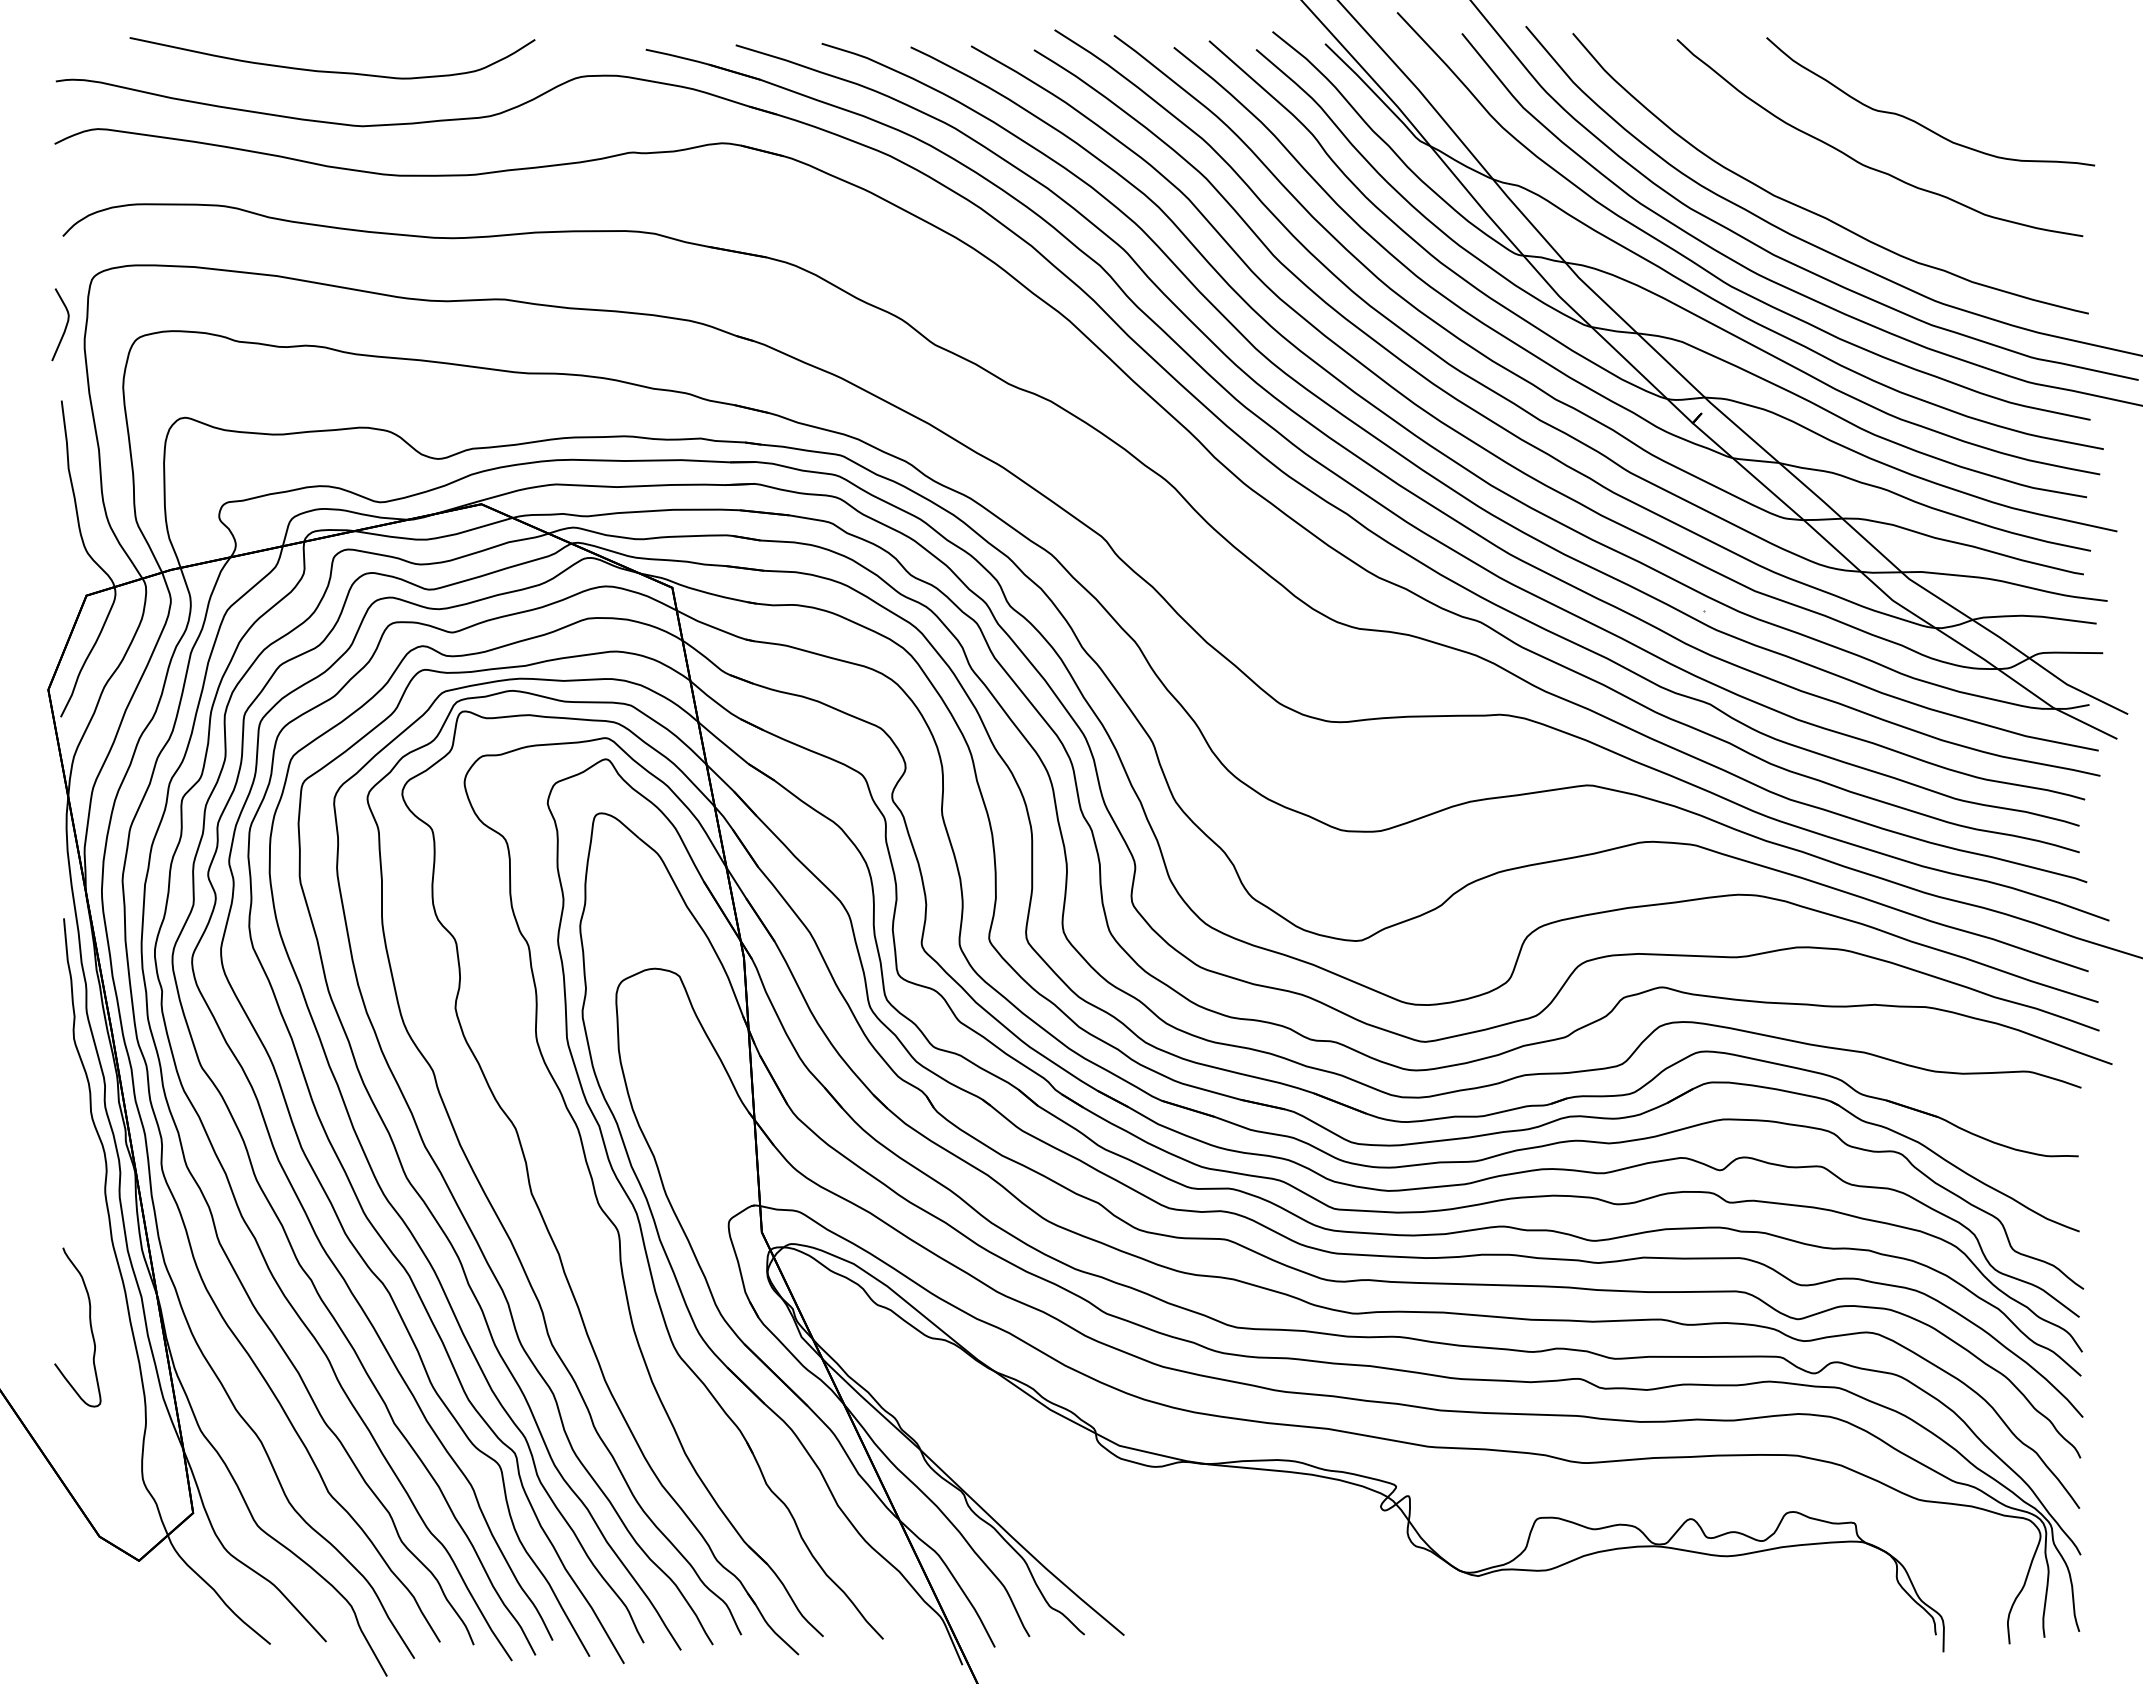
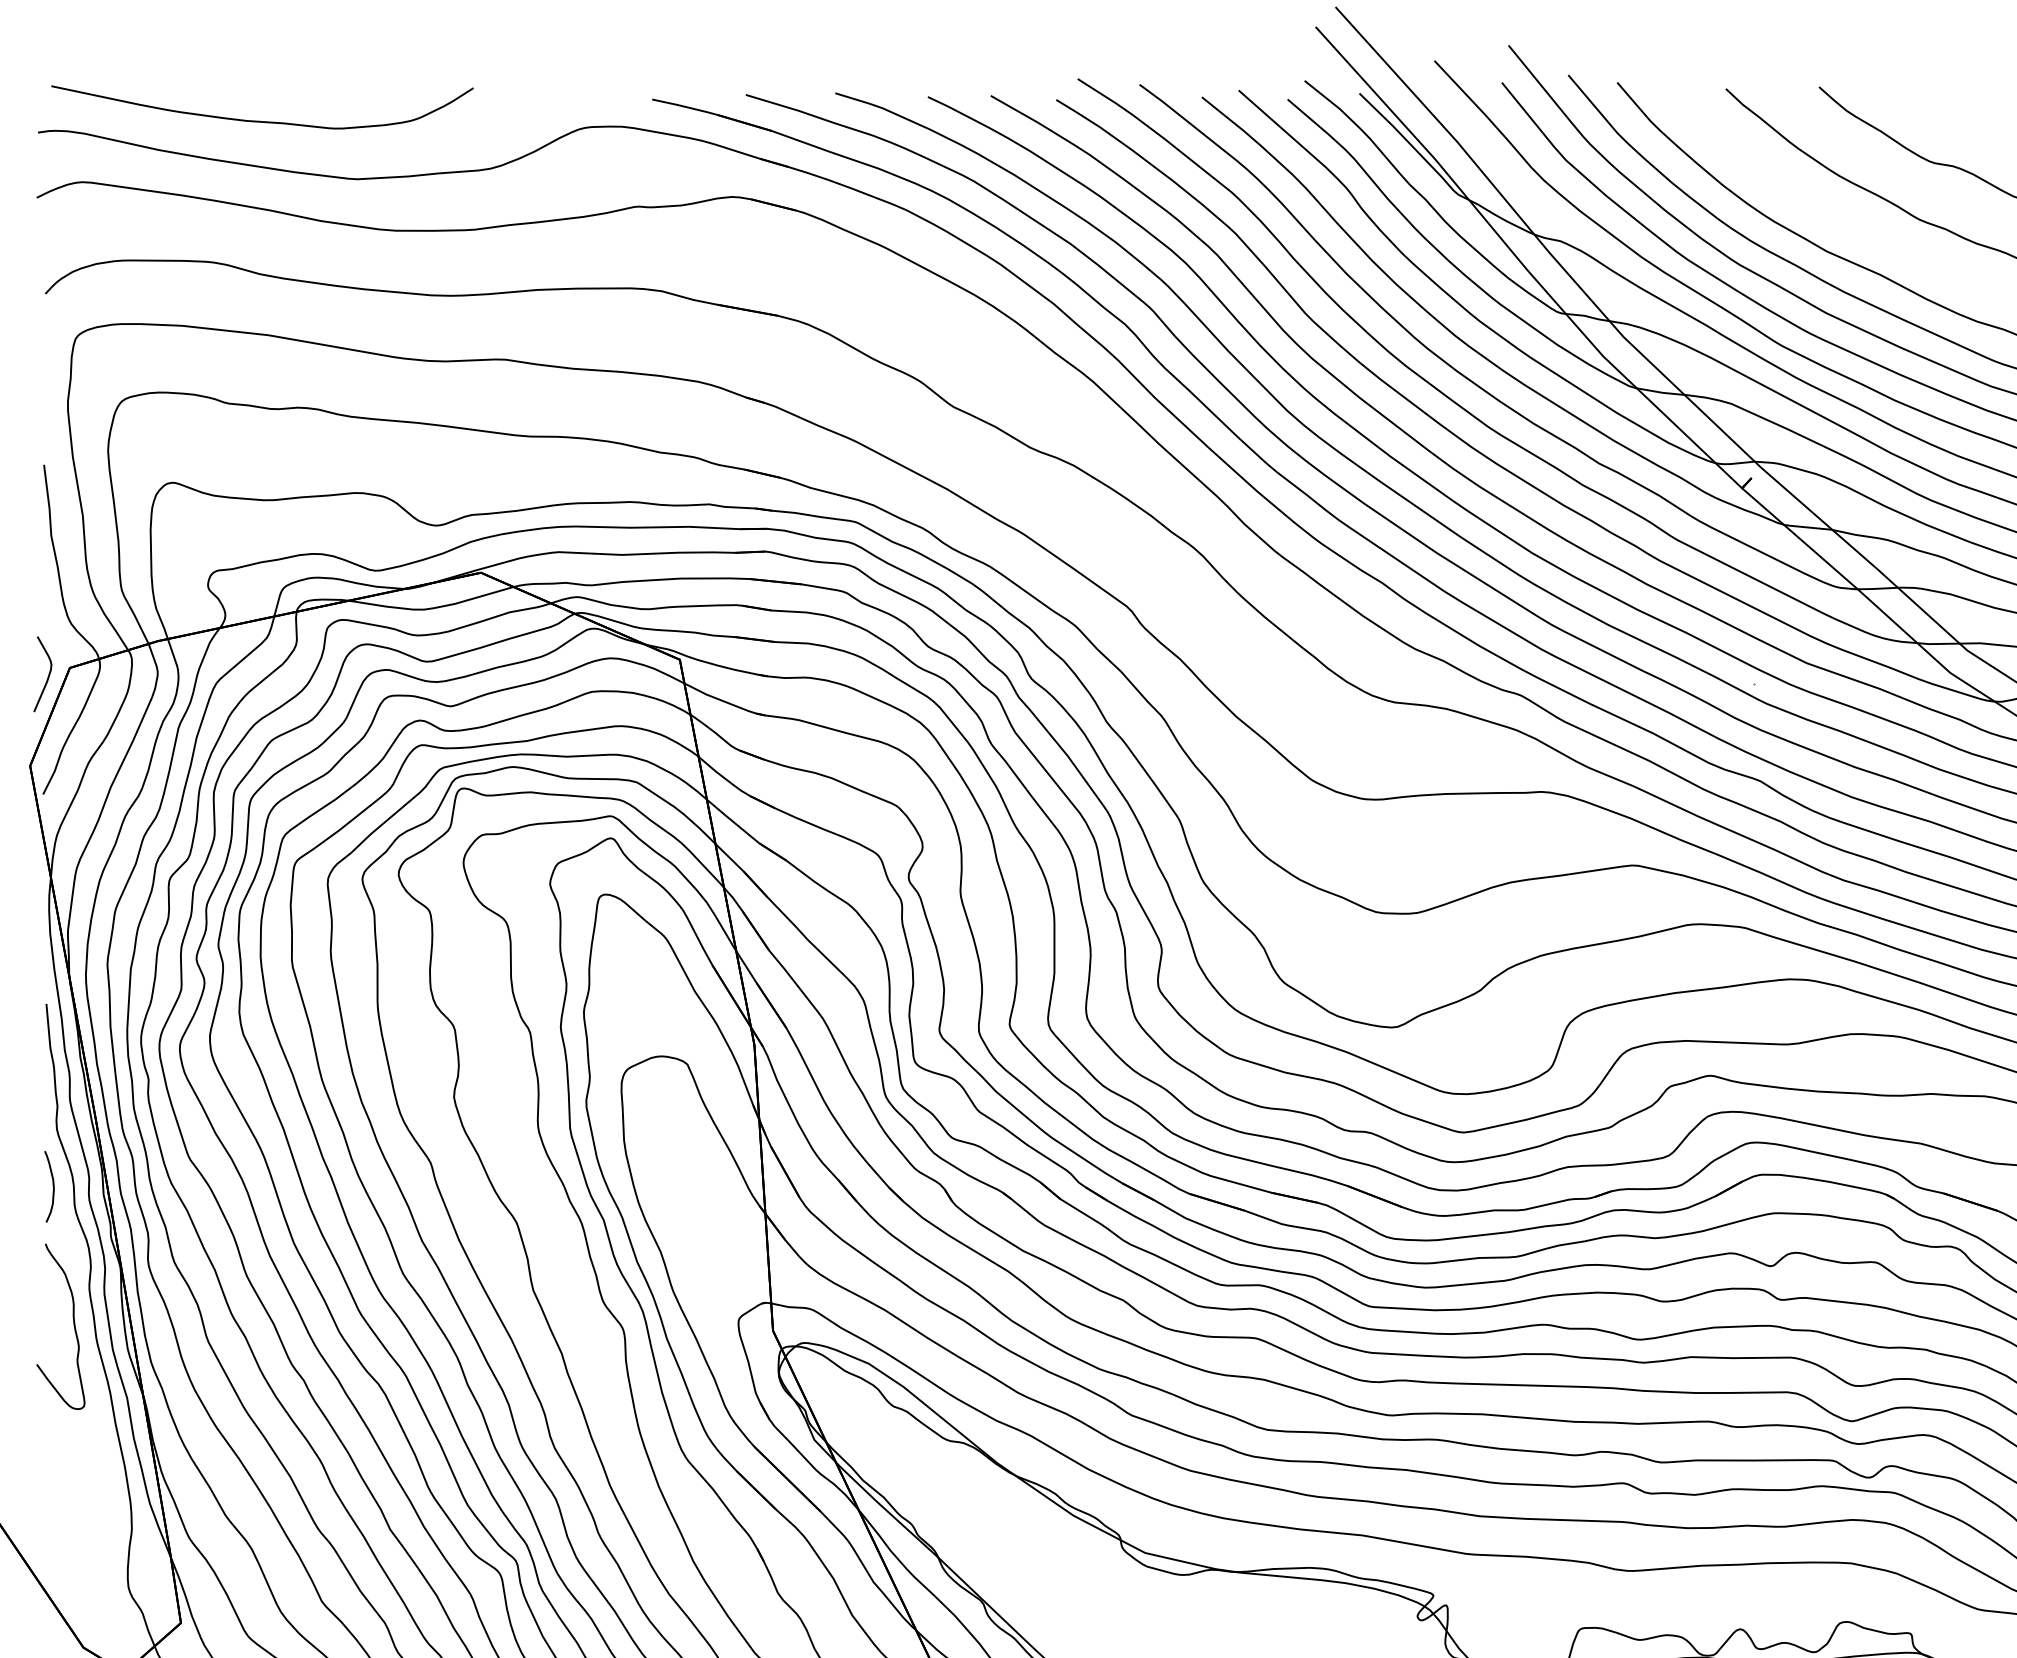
curve: (332, 71) -> (262, 121), moved
curve: (65, 325) -> (48, 675), moved
curve: (70, 1093) -> (53, 1186), added
curve: (89, 1324) -> (73, 1323), moved

